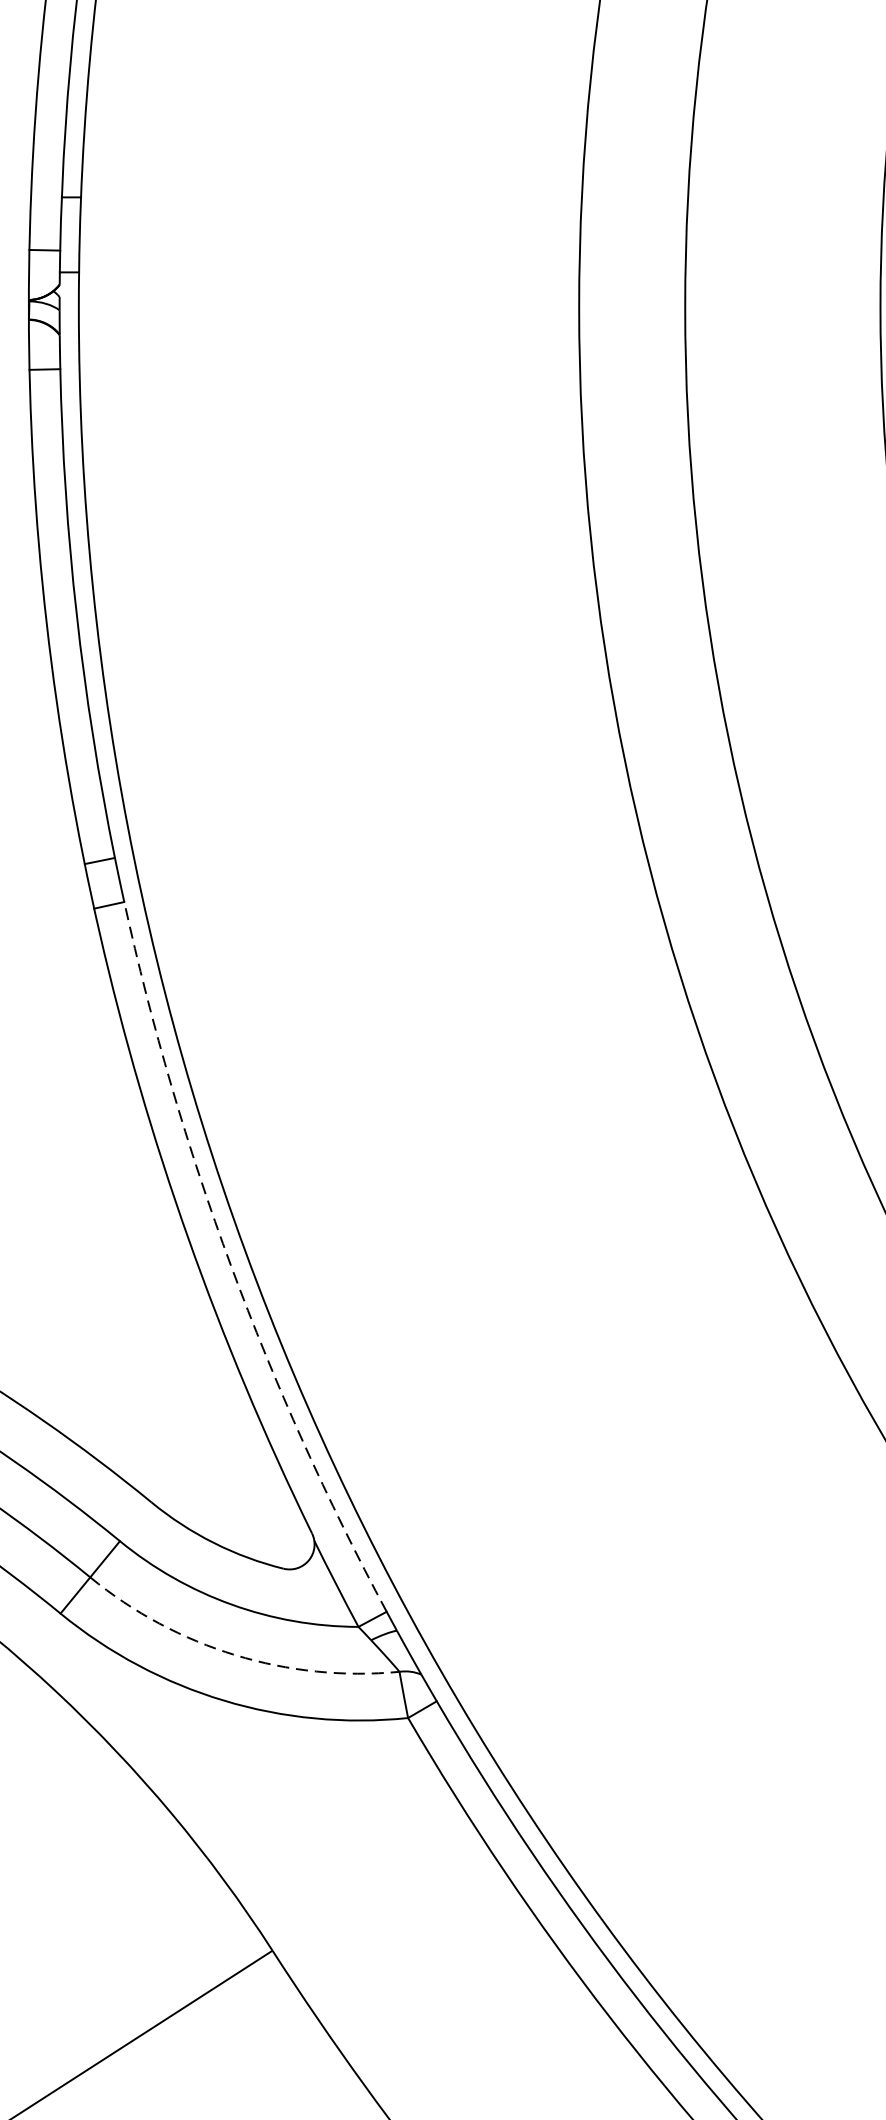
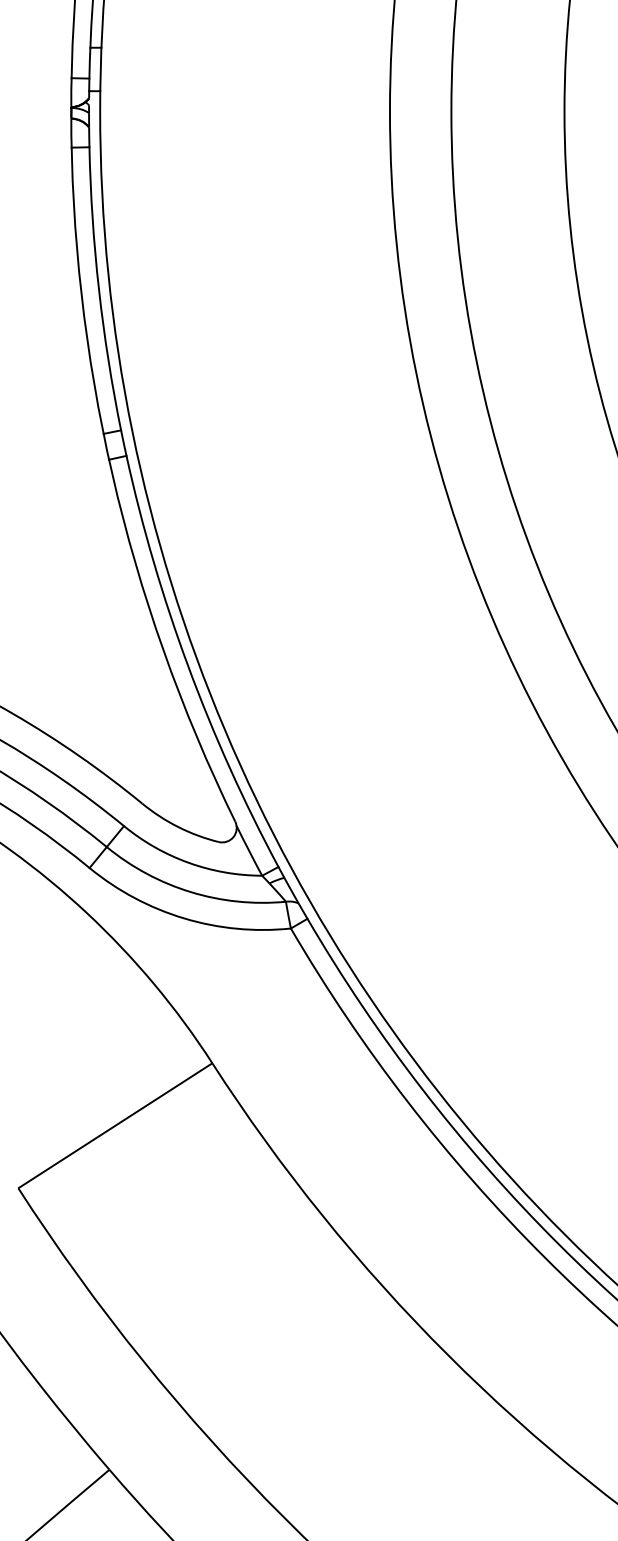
arc: (231, 1265) -> (188, 666), dashed -> solid
arc: (234, 1655) -> (190, 892), dashed -> solid

